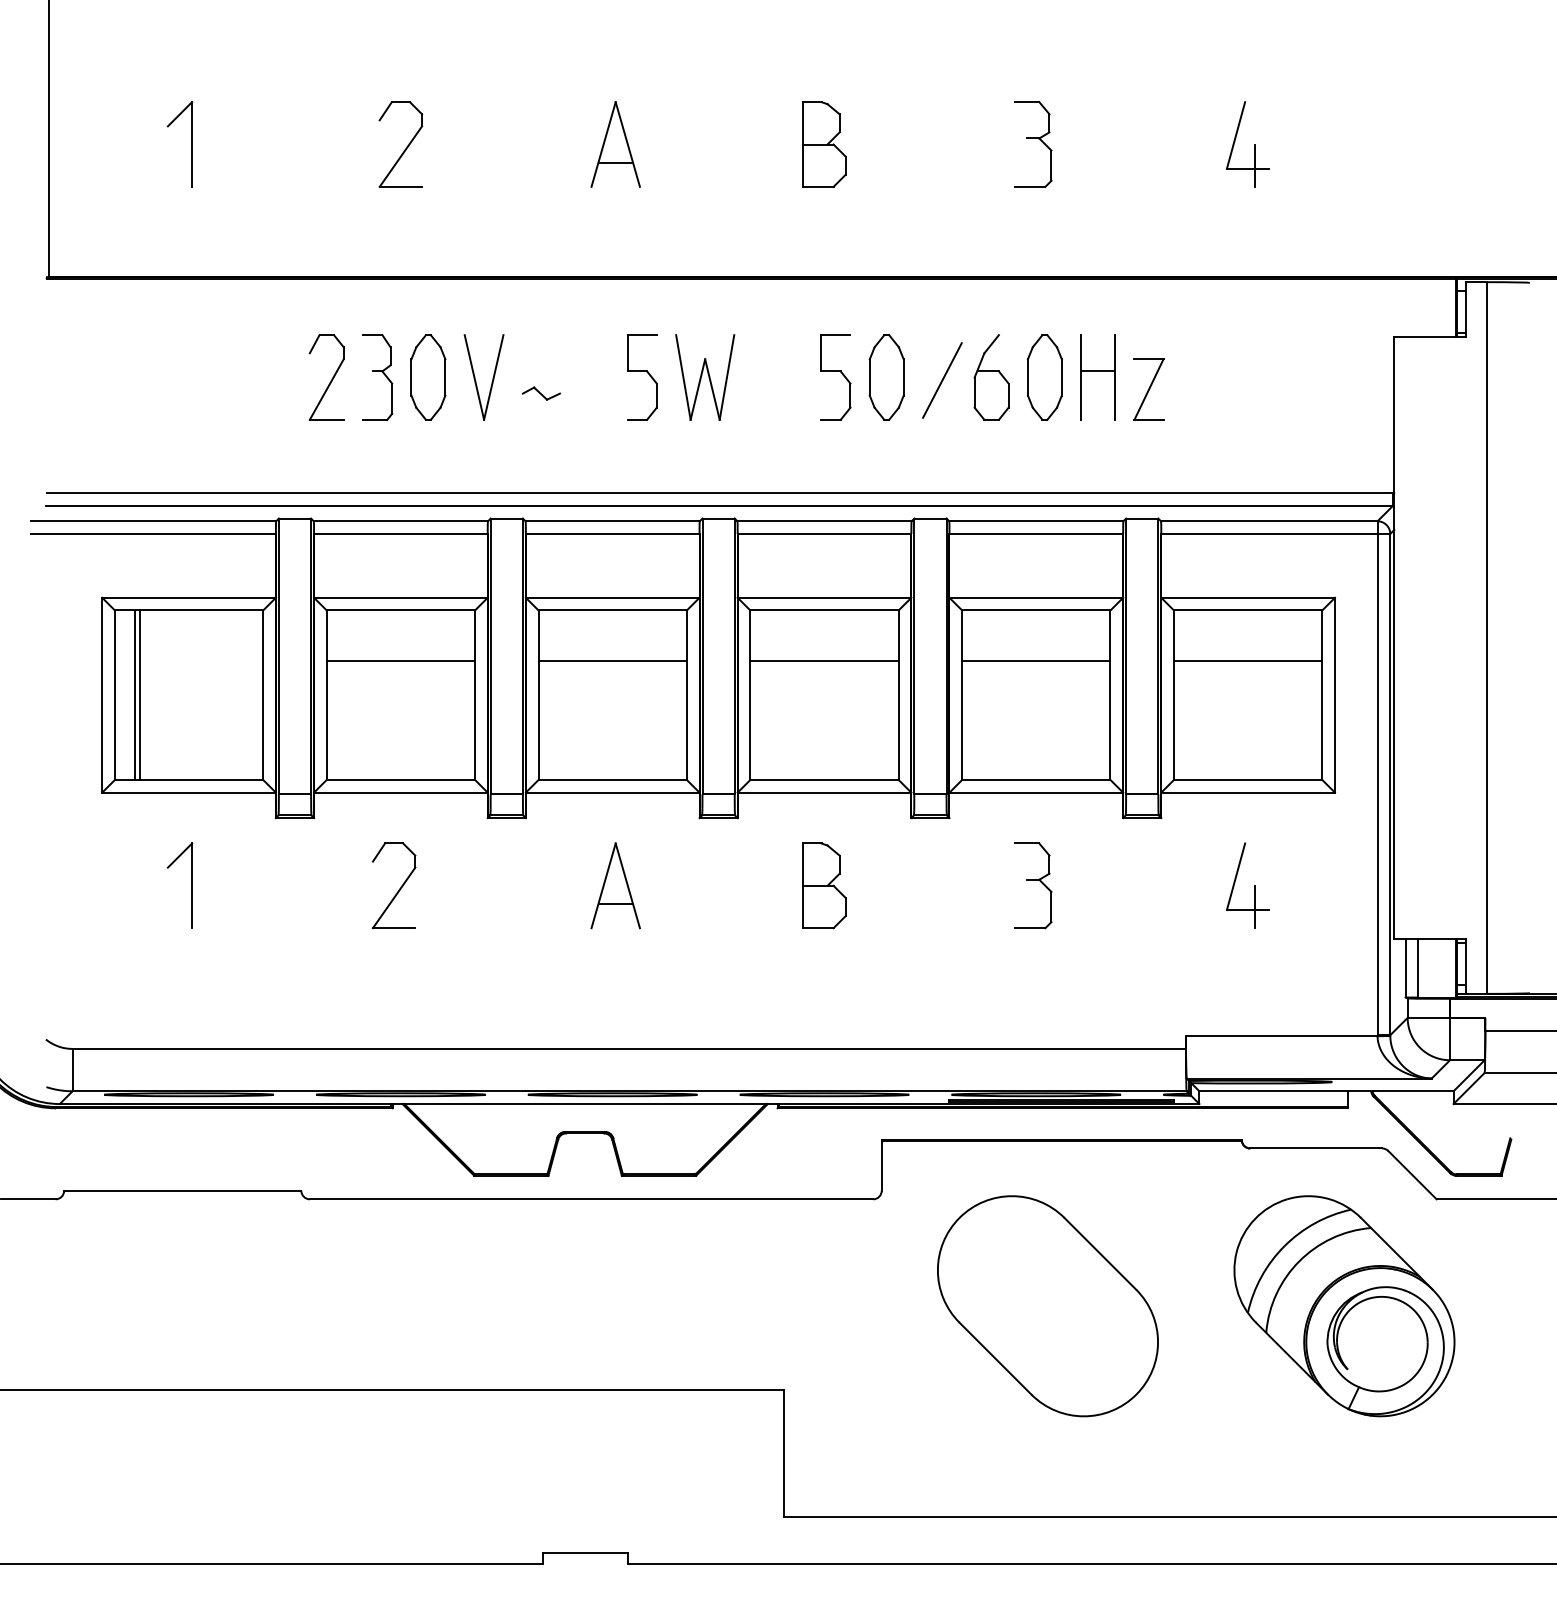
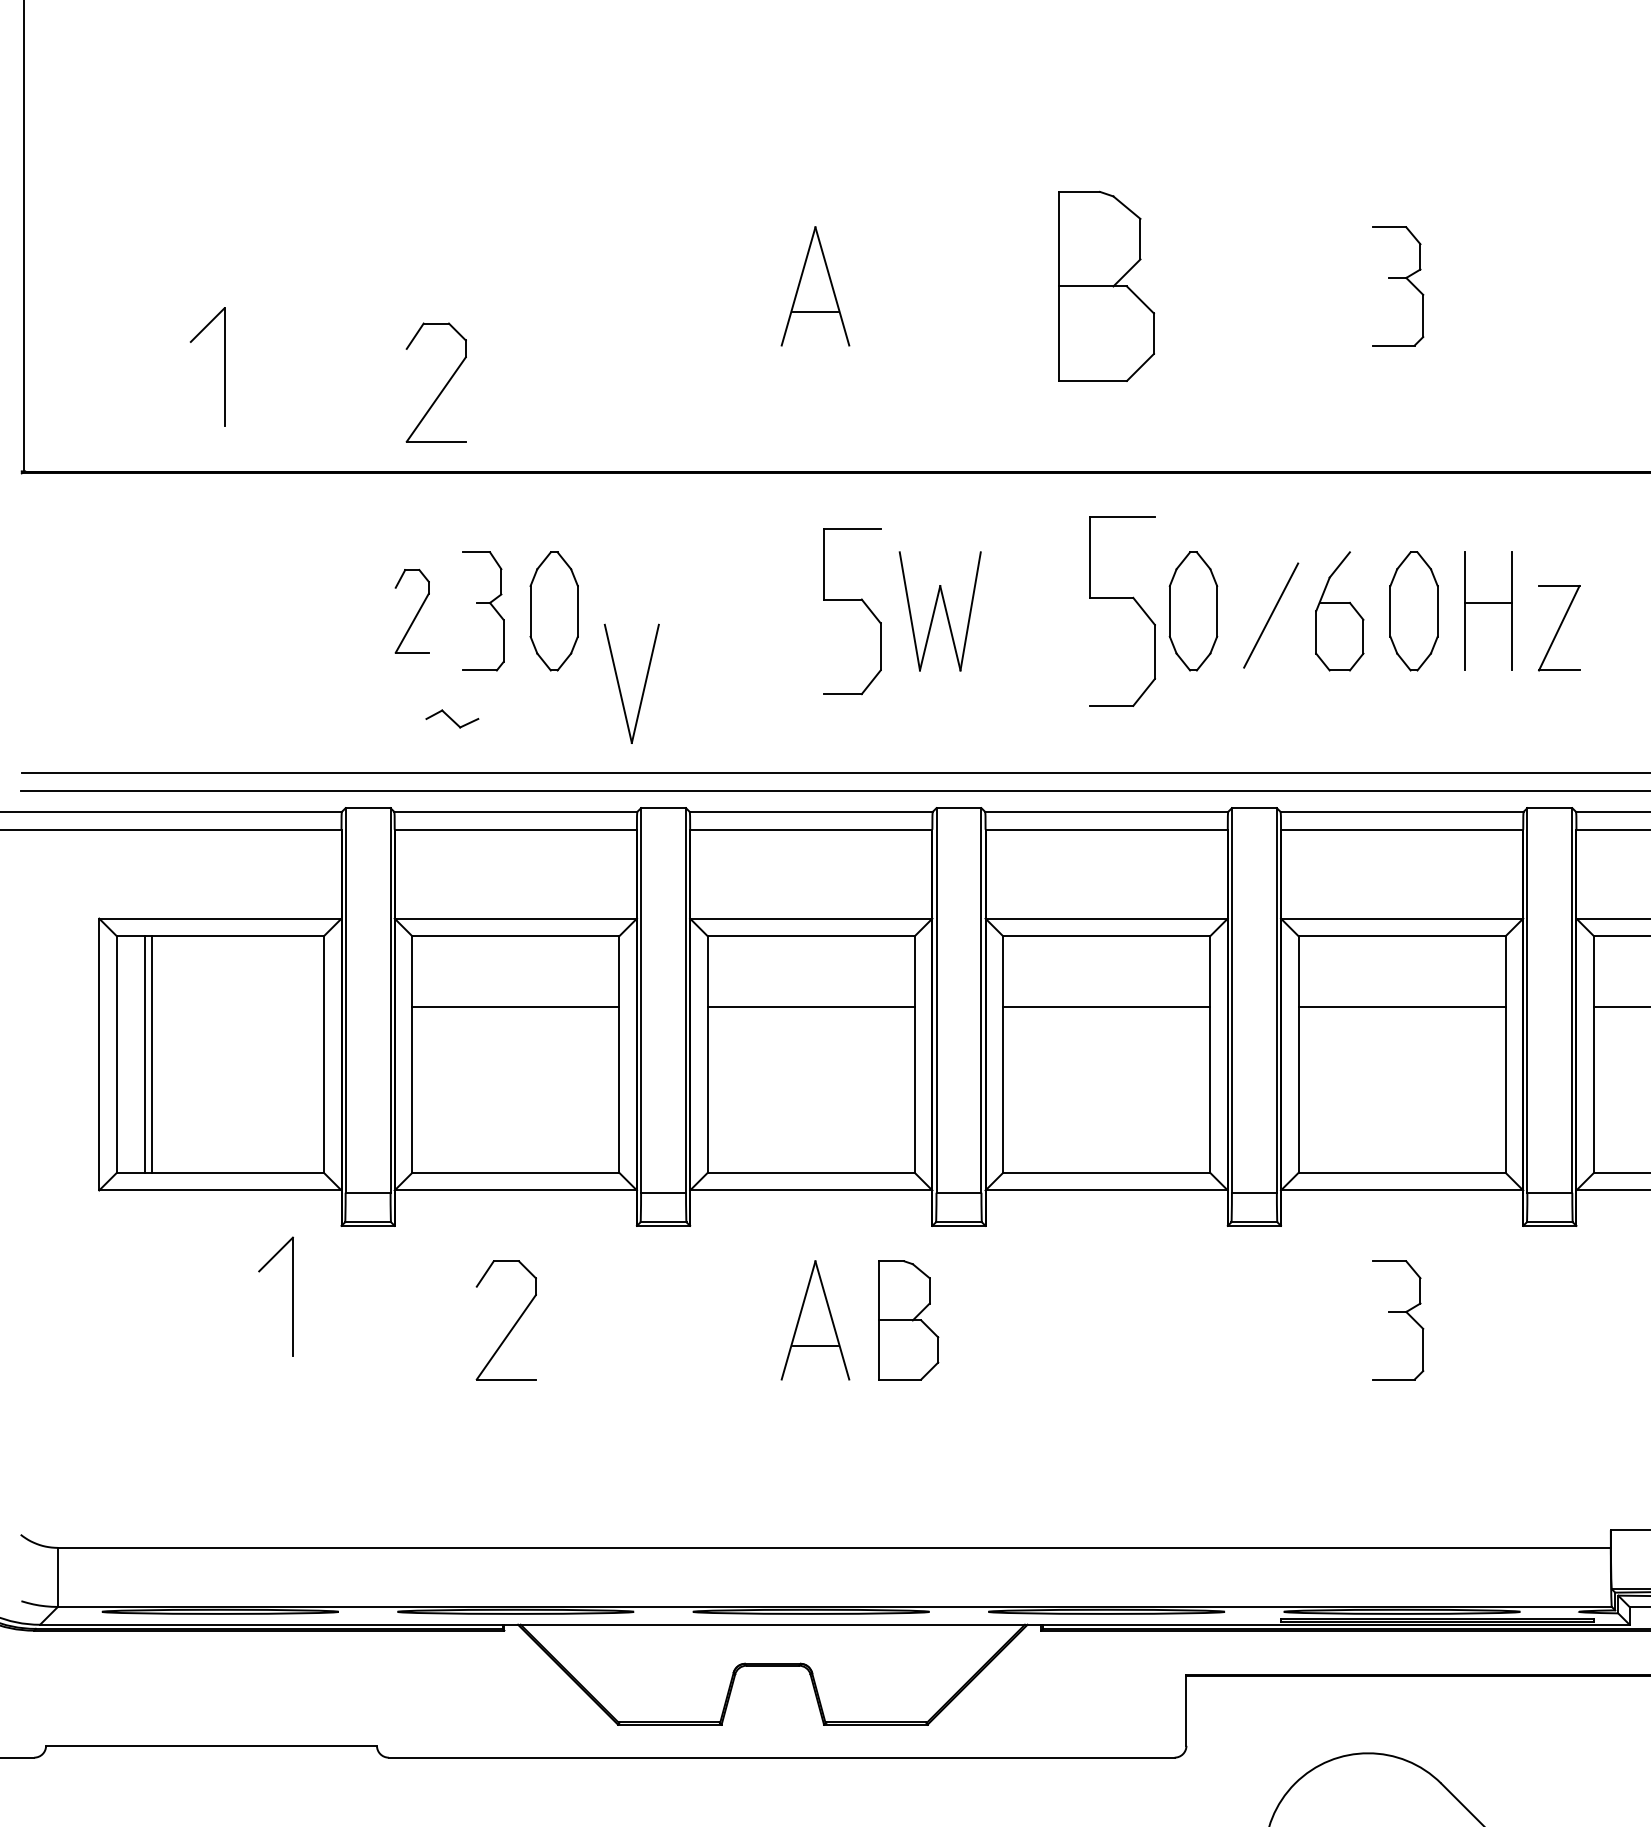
part: (191, 144) -> (223, 367), moved
part: (824, 144) -> (1106, 286), size x1.6
part: (406, 146) -> (444, 385), moved
part: (326, 377) -> (412, 611), size x0.7
part: (475, 377) -> (619, 683), moved
part: (642, 377) -> (852, 611), size x1.4
part: (835, 377) -> (1122, 611), size x1.6
part: (540, 393) -> (451, 718), moved
part: (191, 885) -> (292, 1296), moved
part: (824, 885) -> (908, 1319), moved

